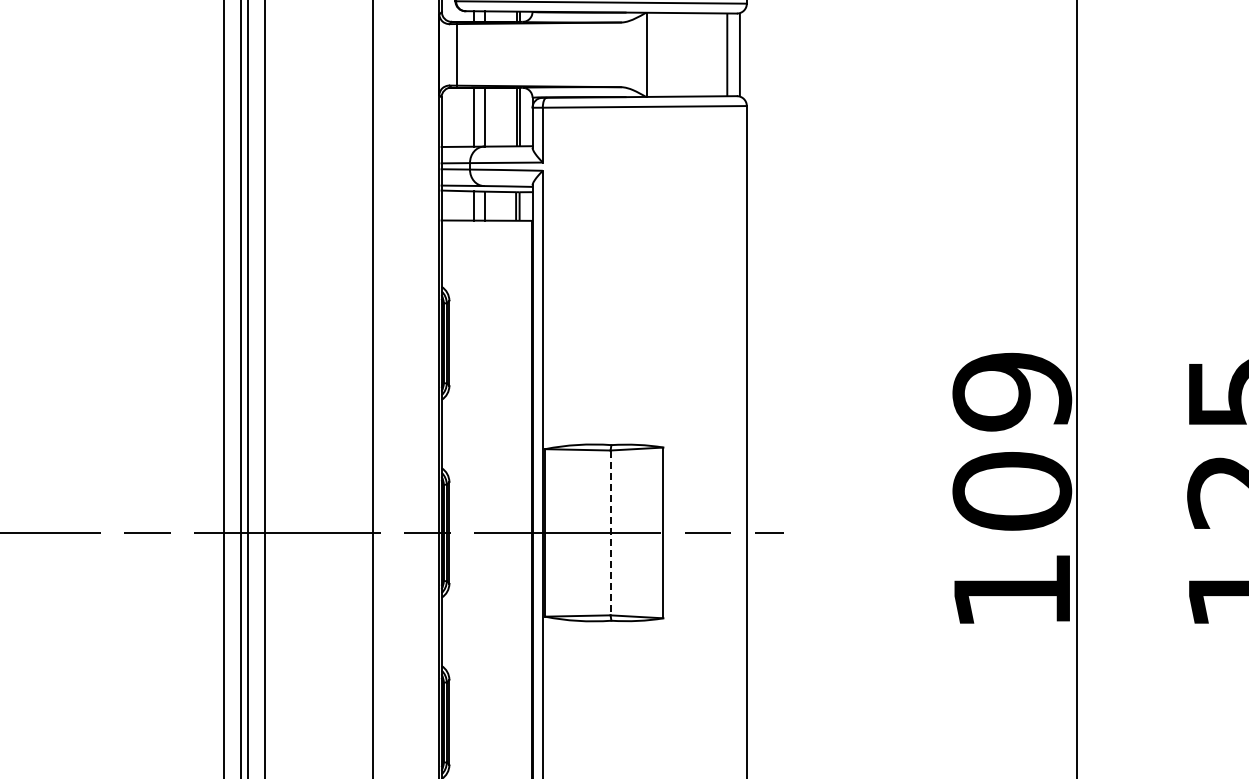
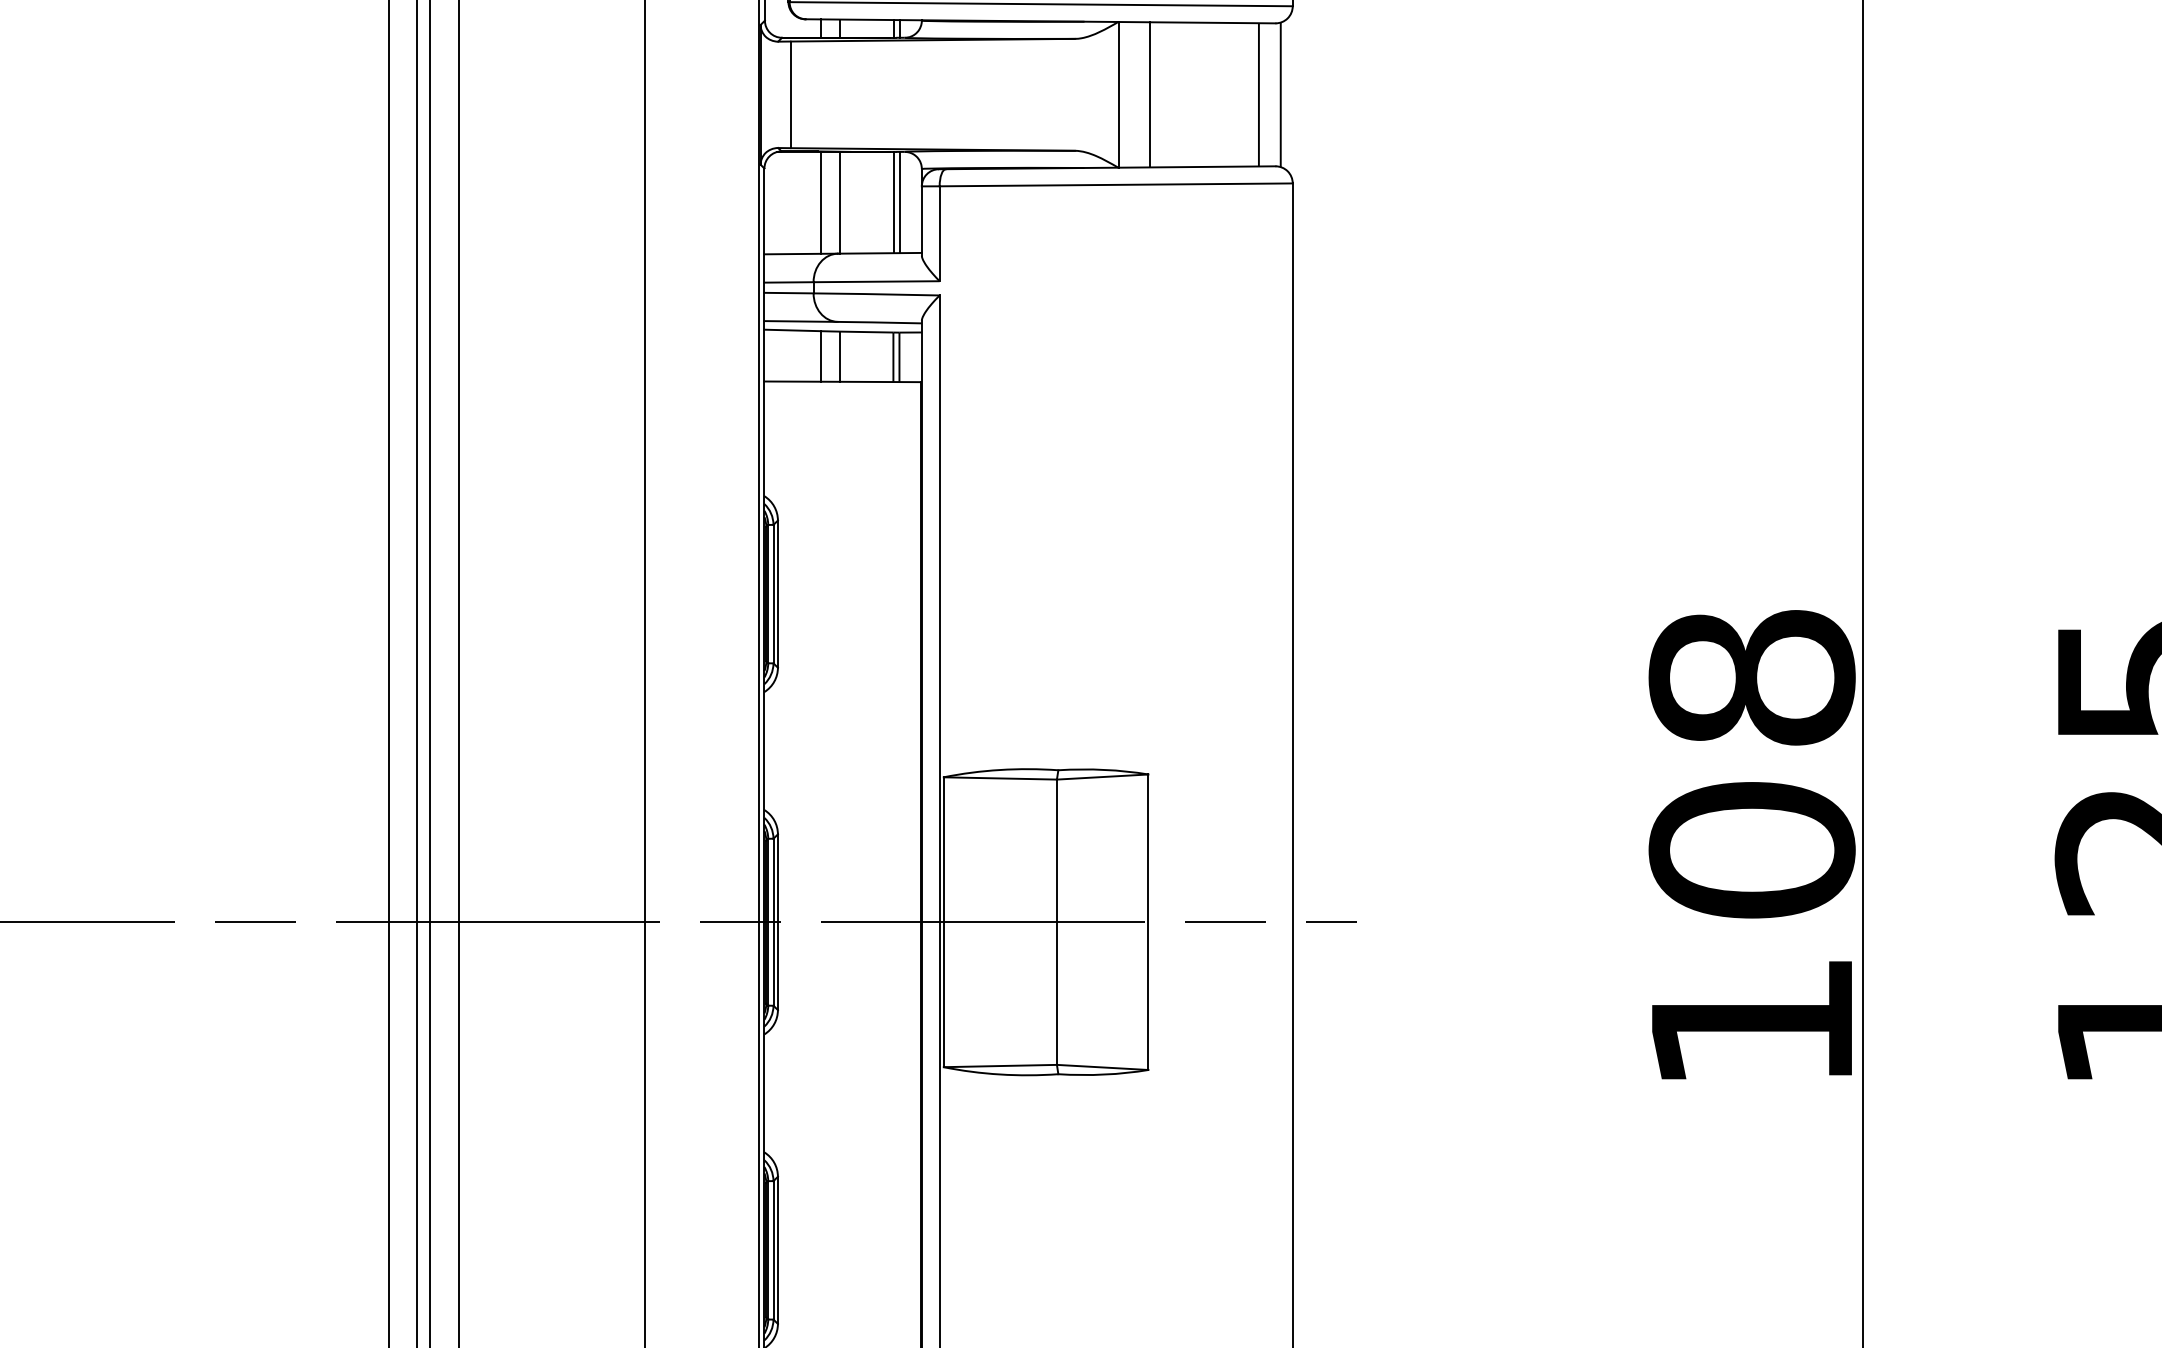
line: (664, 54) -> (1150, 94), added
text: (1012, 391) -> (1752, 677), 109 -> 108
line: (610, 533) -> (1056, 923), dashed -> solid

